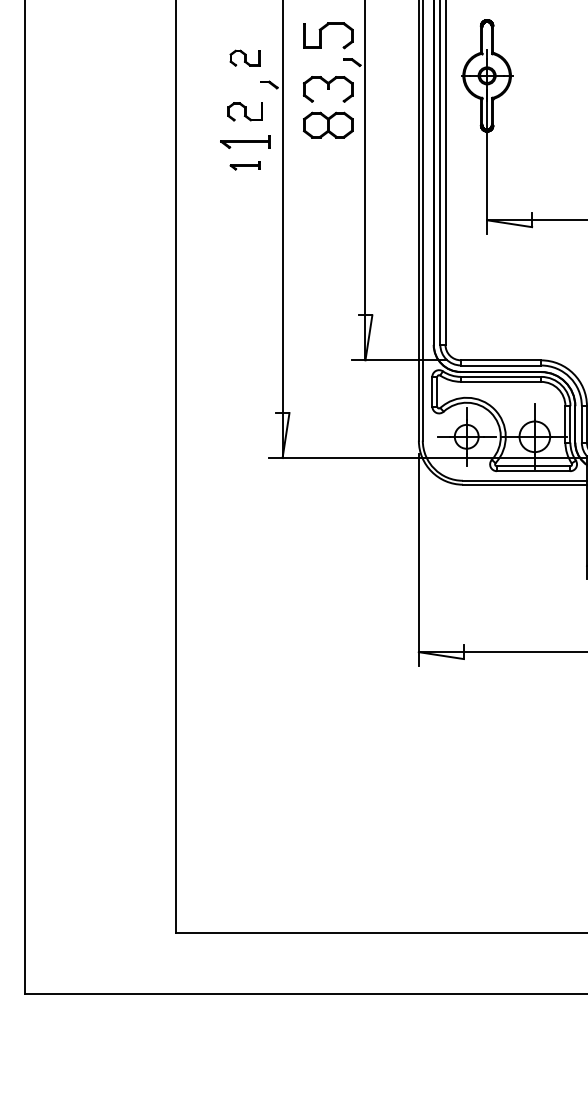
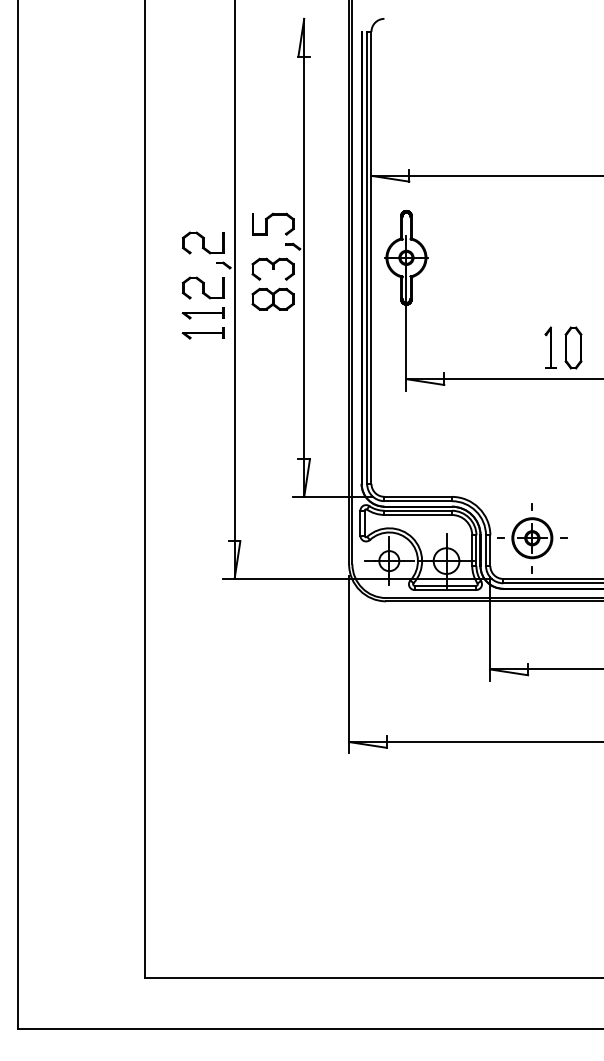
part: (244, 57) -> (202, 242), size x1.67
part: (244, 111) -> (202, 287), size x1.43
part: (244, 165) -> (202, 333), size x1.67

